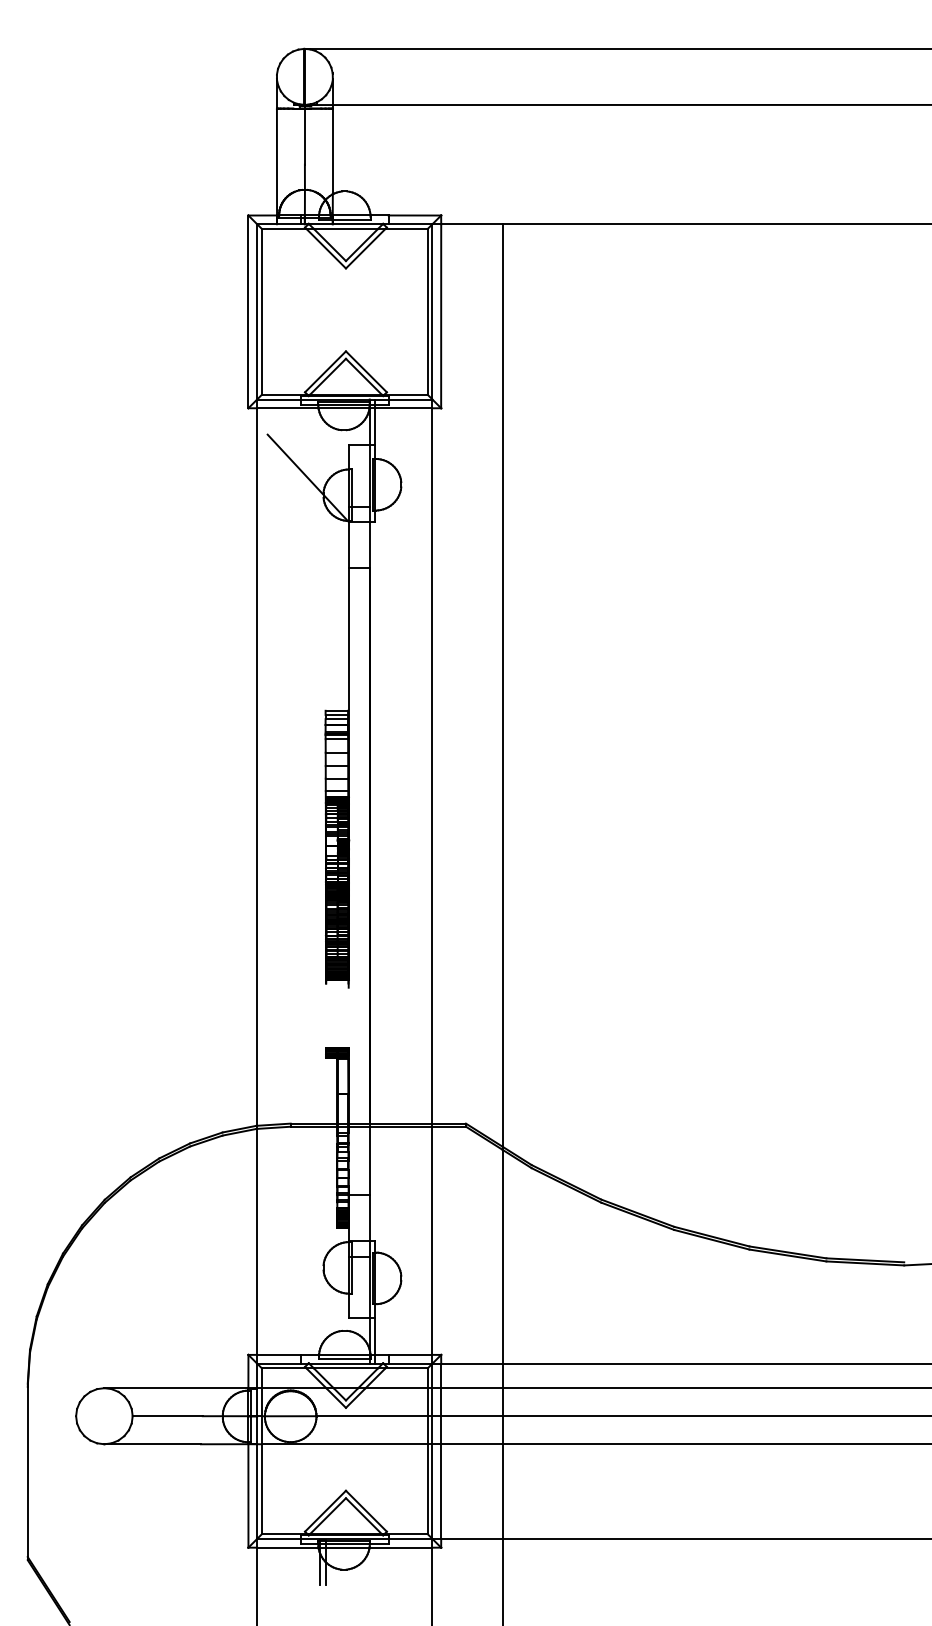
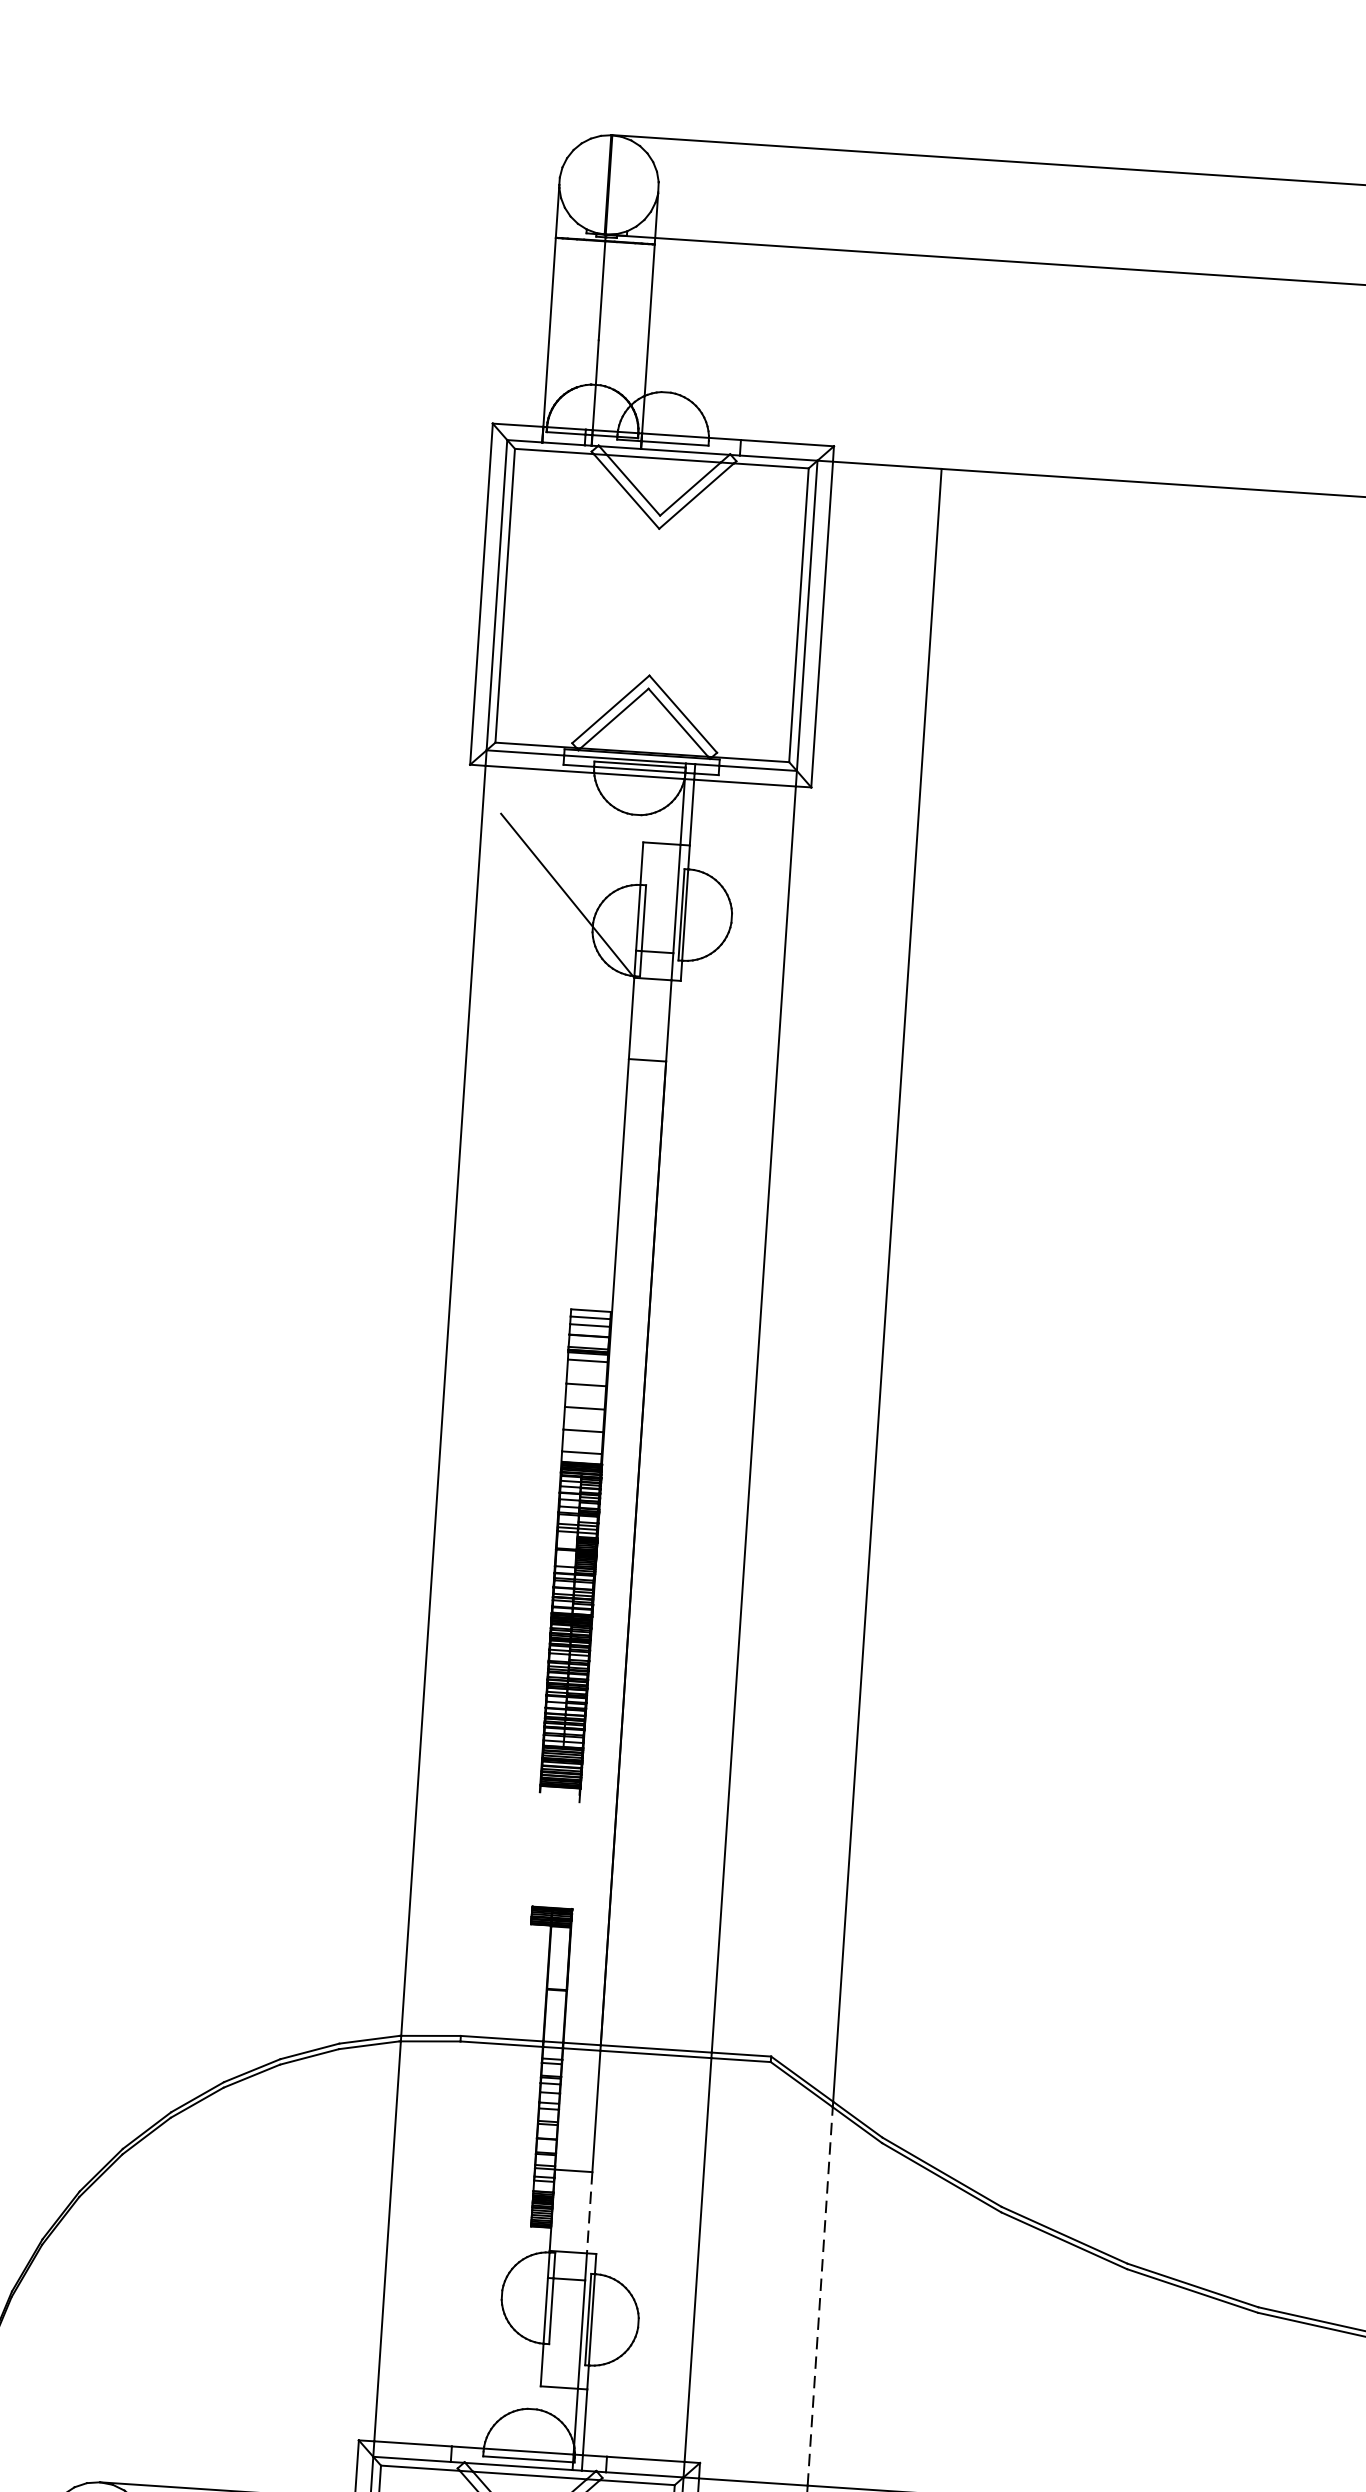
line: (369, 1218) -> (589, 2213), solid -> dashed
line: (502, 1256) -> (820, 2296), solid -> dashed

